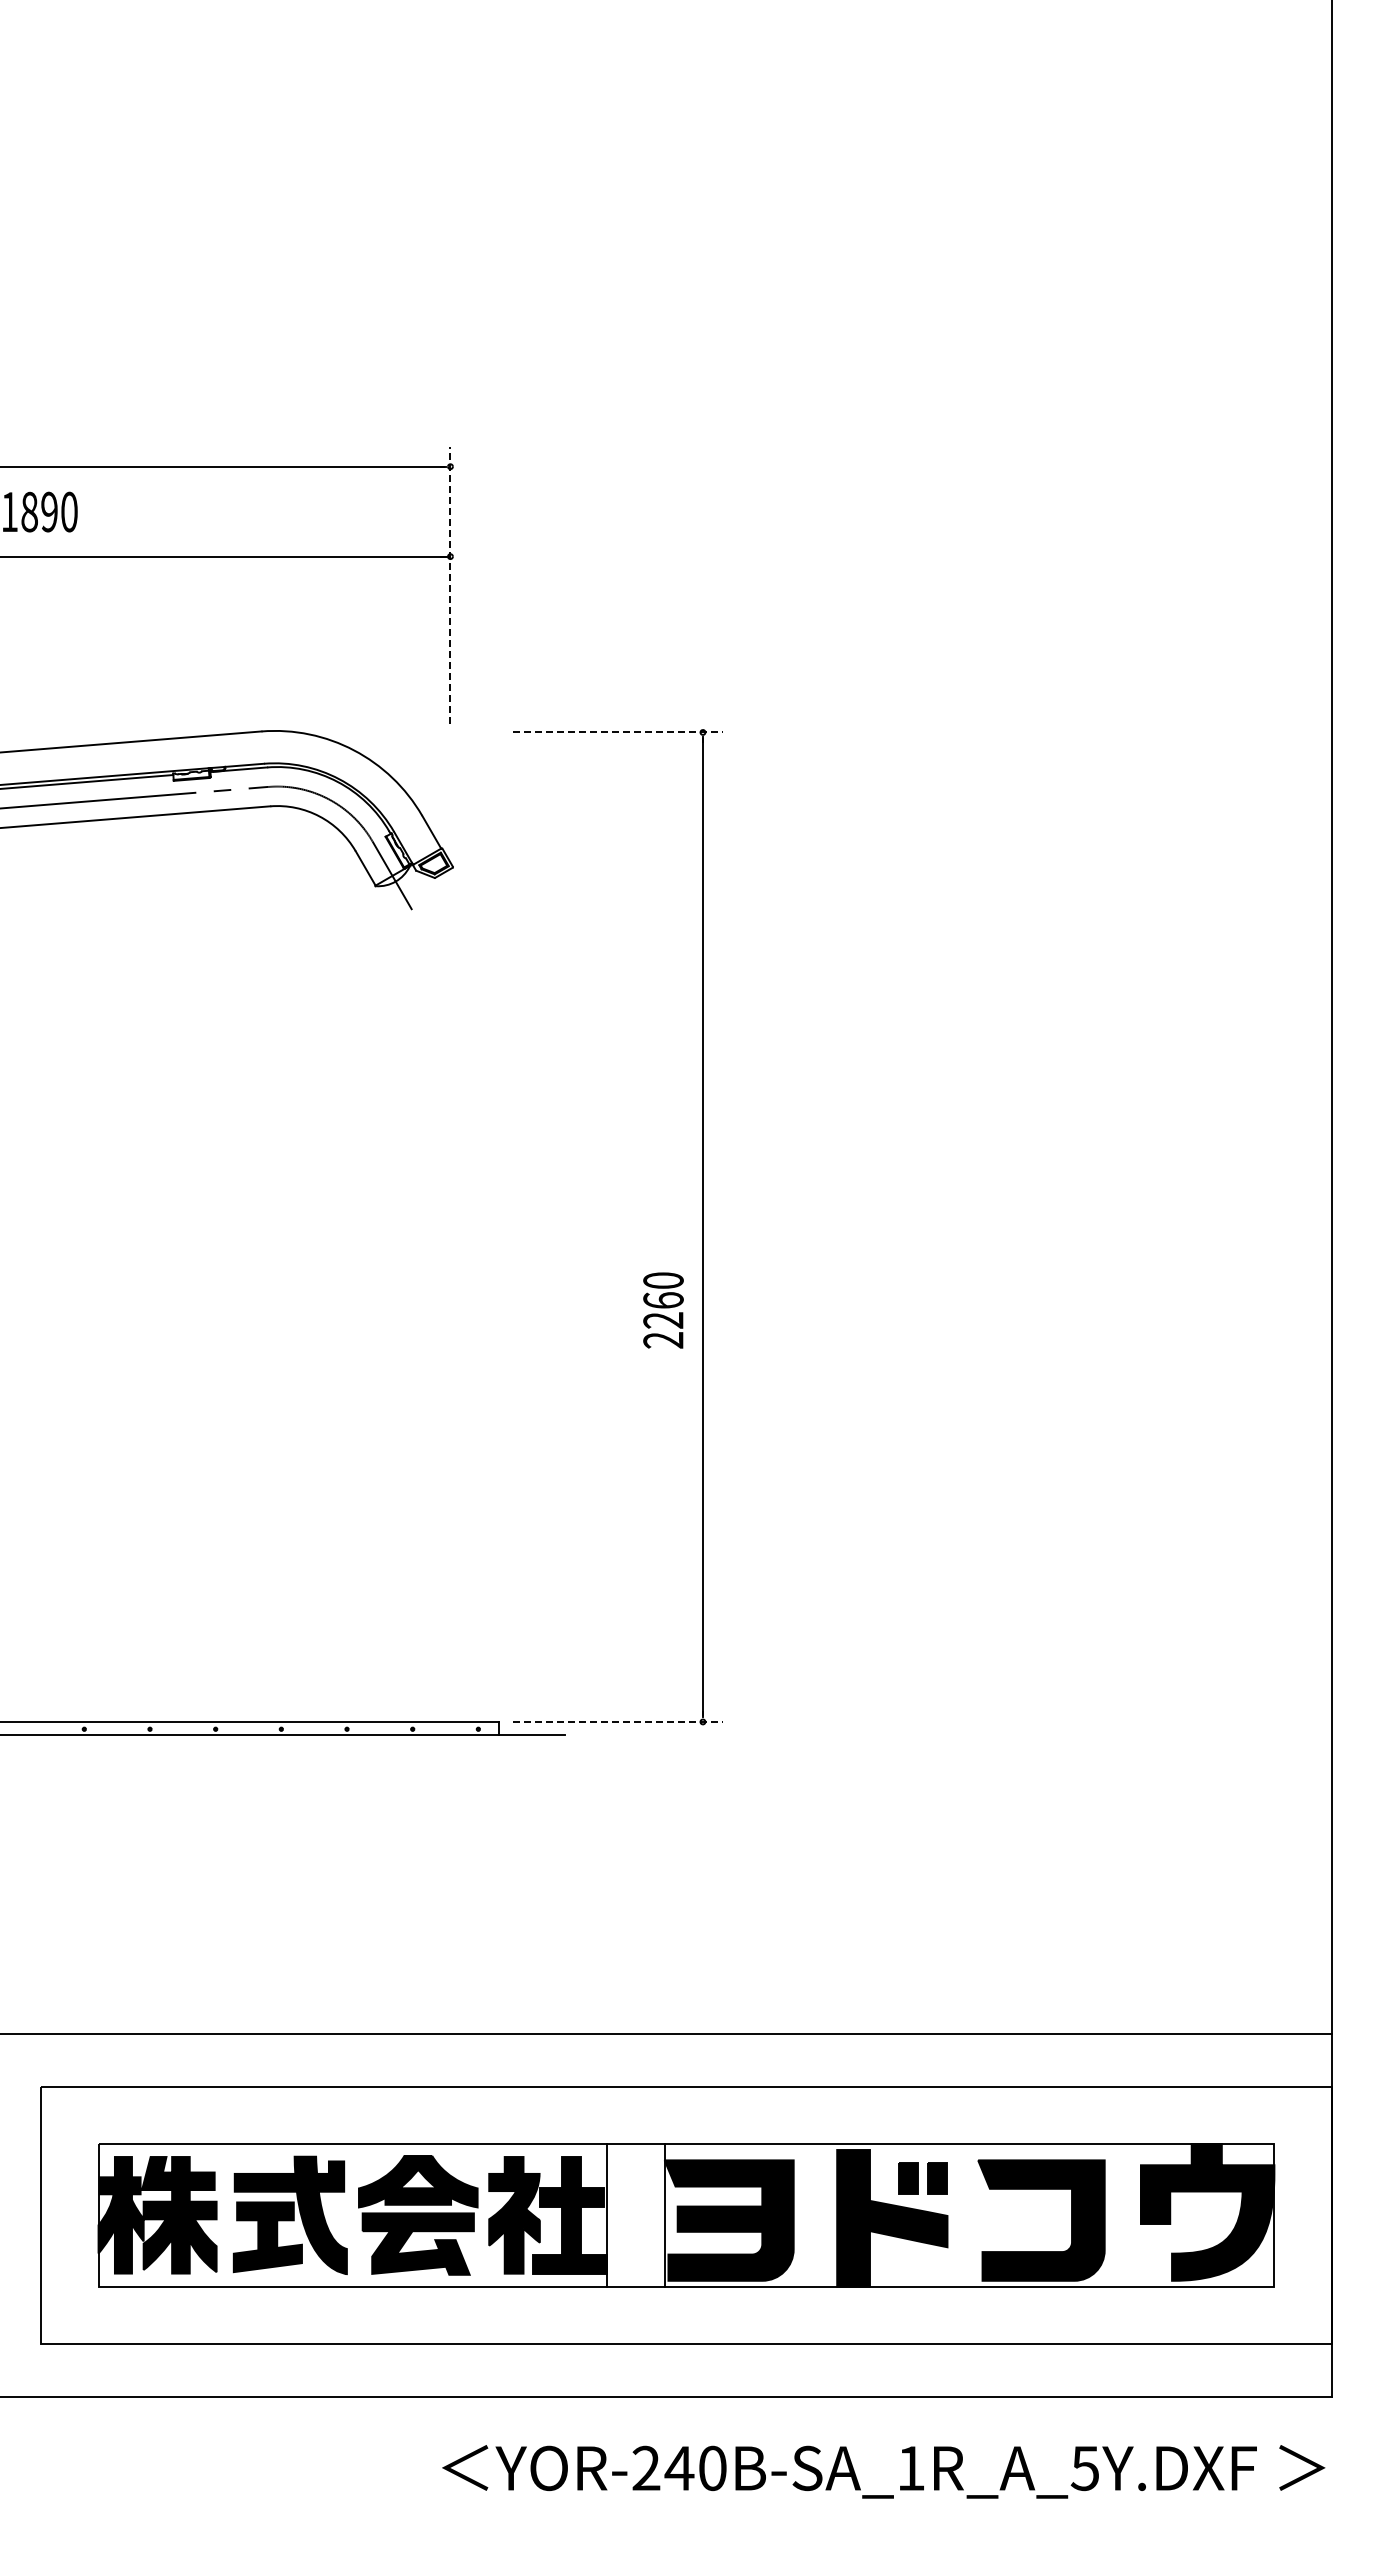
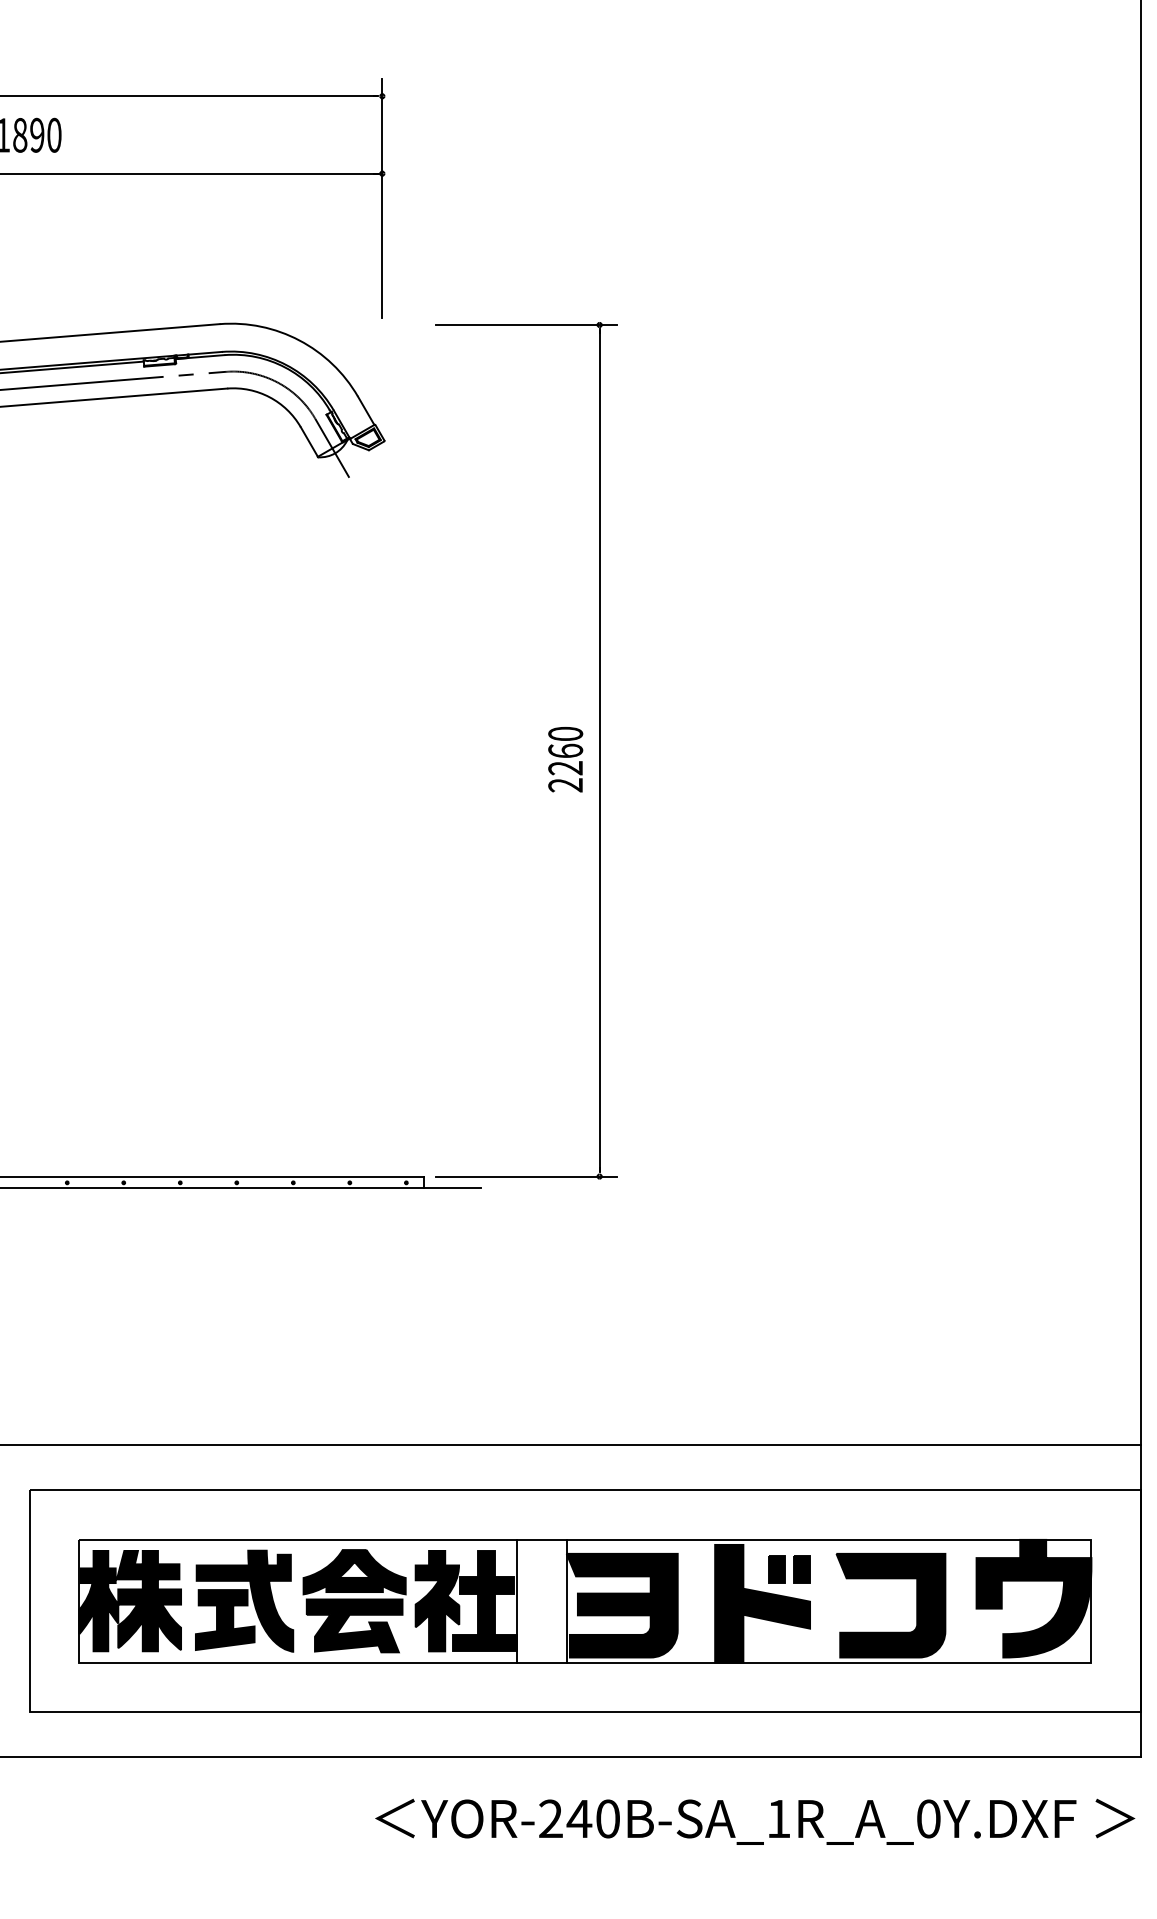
line: (450, 584) -> (382, 197), dashed -> solid
line: (618, 732) -> (526, 325), dashed -> solid
text: (663, 1310) -> (565, 759), moved
line: (618, 1721) -> (526, 1176), dashed -> solid
text: (1084, 2467) -> (927, 1818), YOR-240B-SA_1R_A_5Y.DXF -> YOR-240B-SA_1R_A_0Y.DXF

